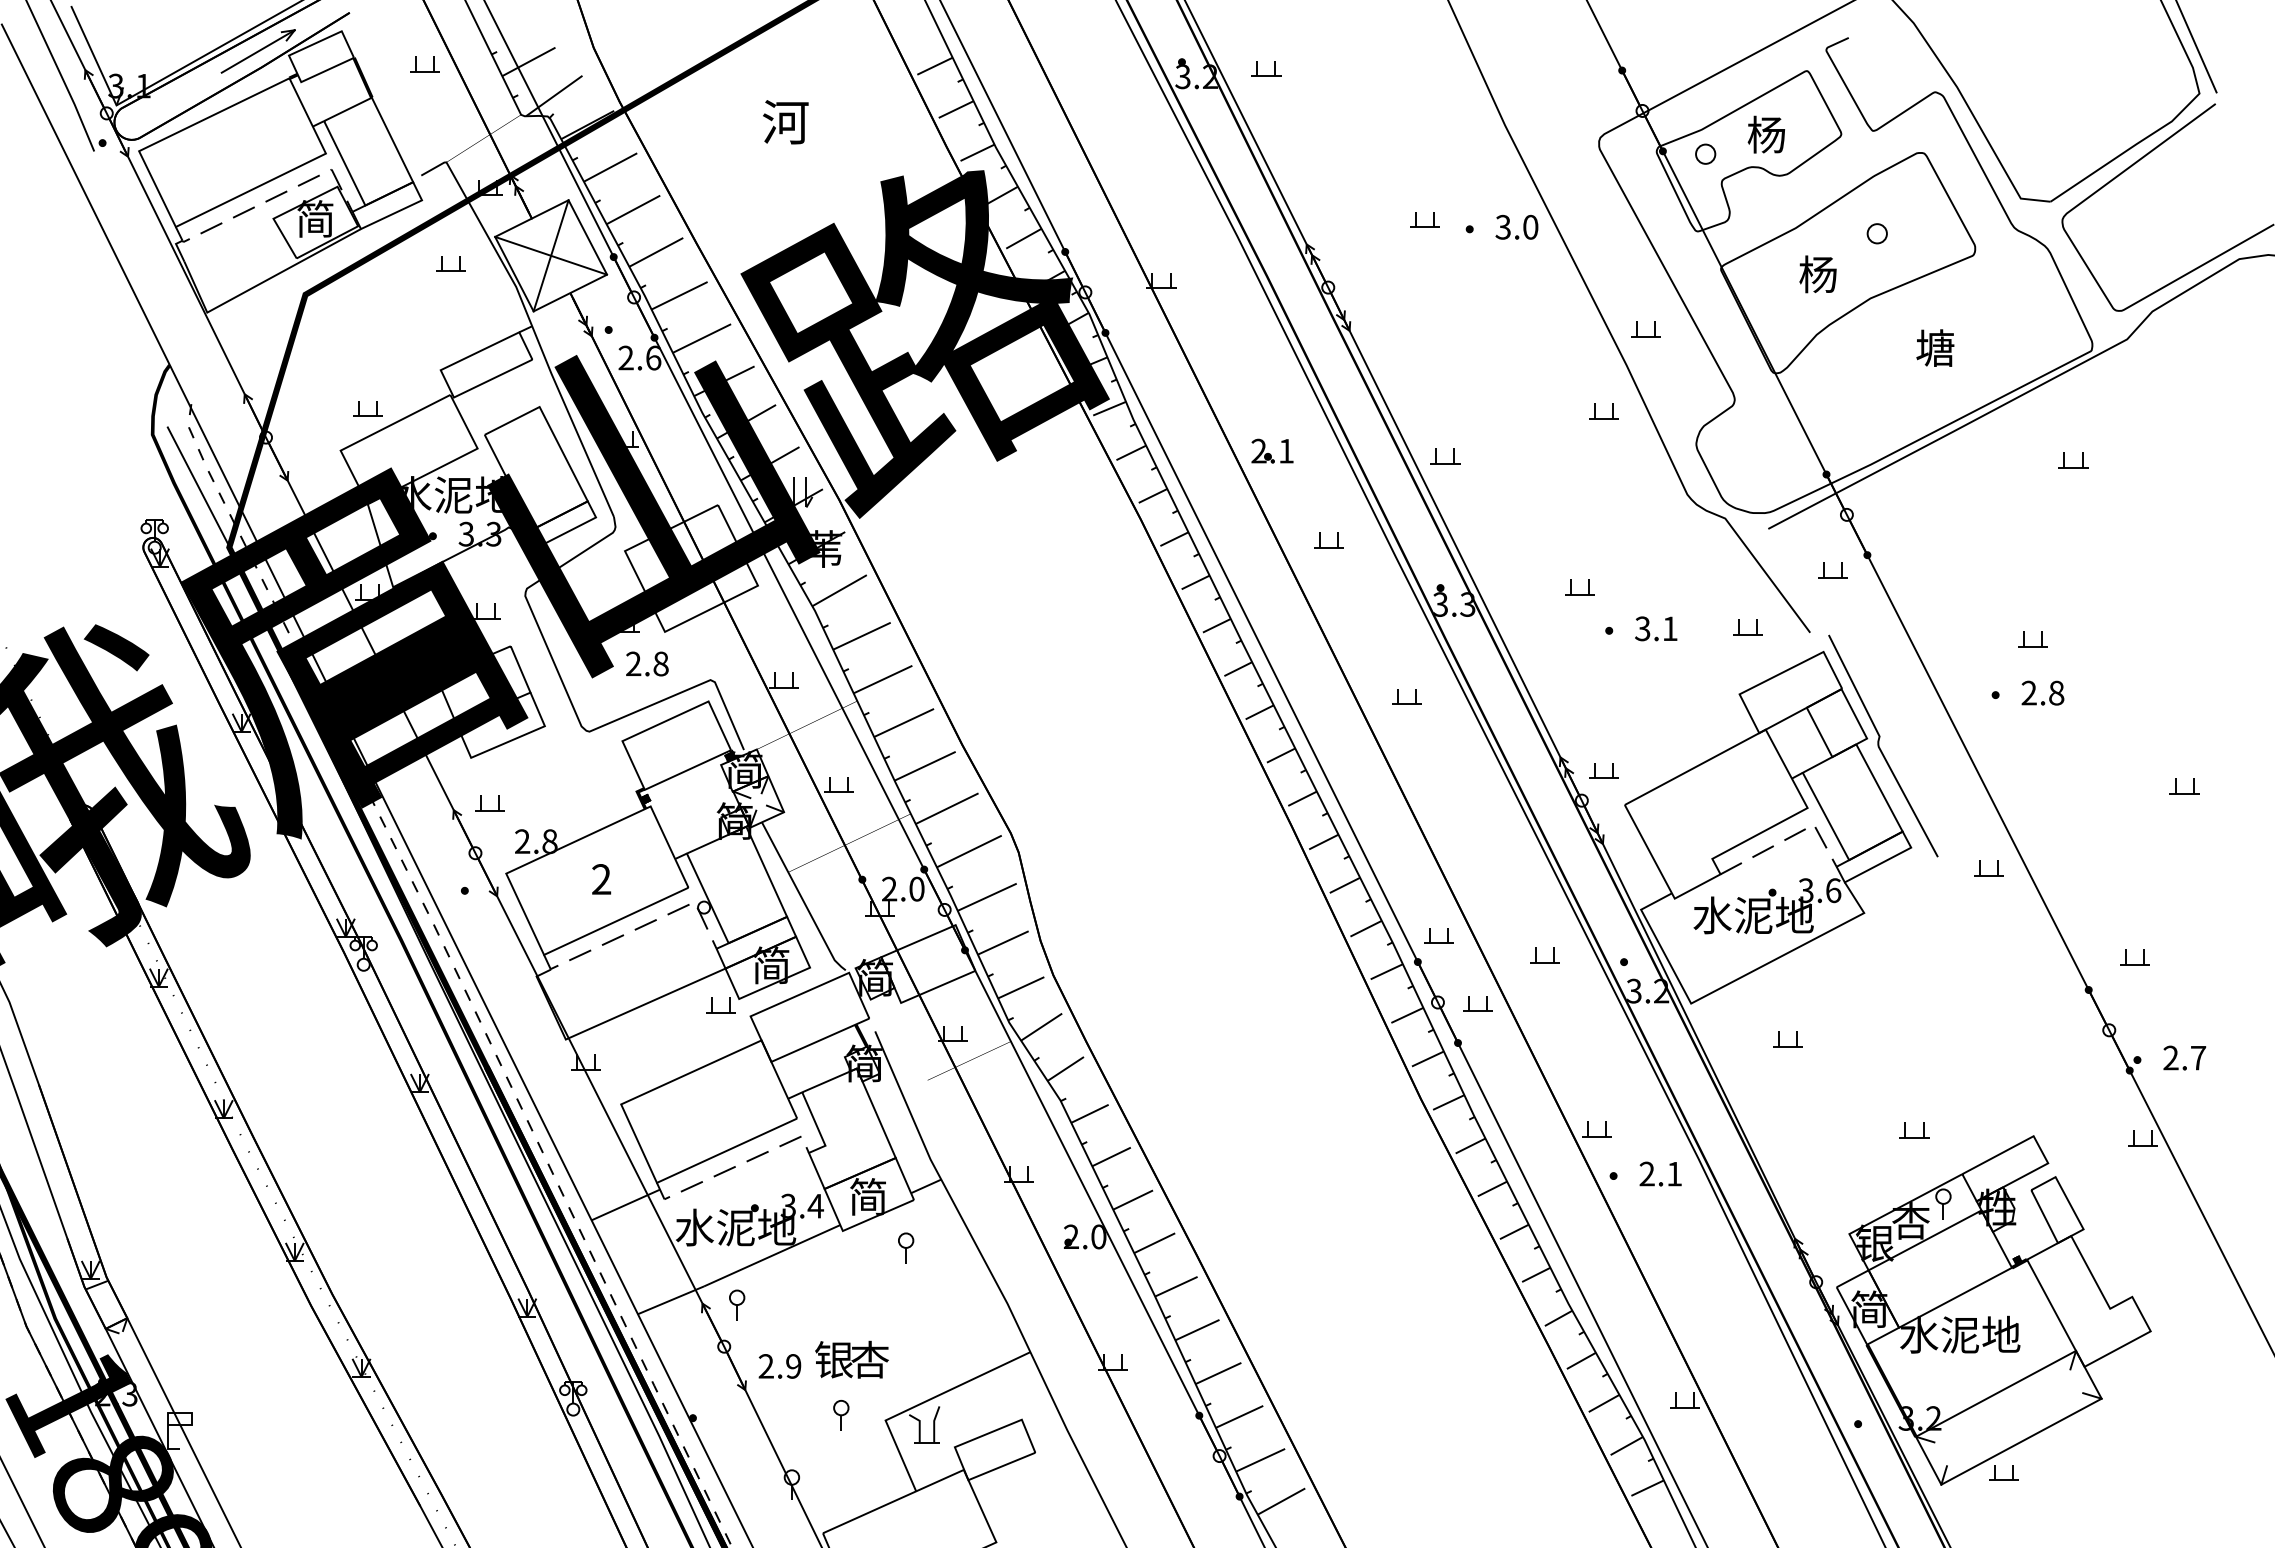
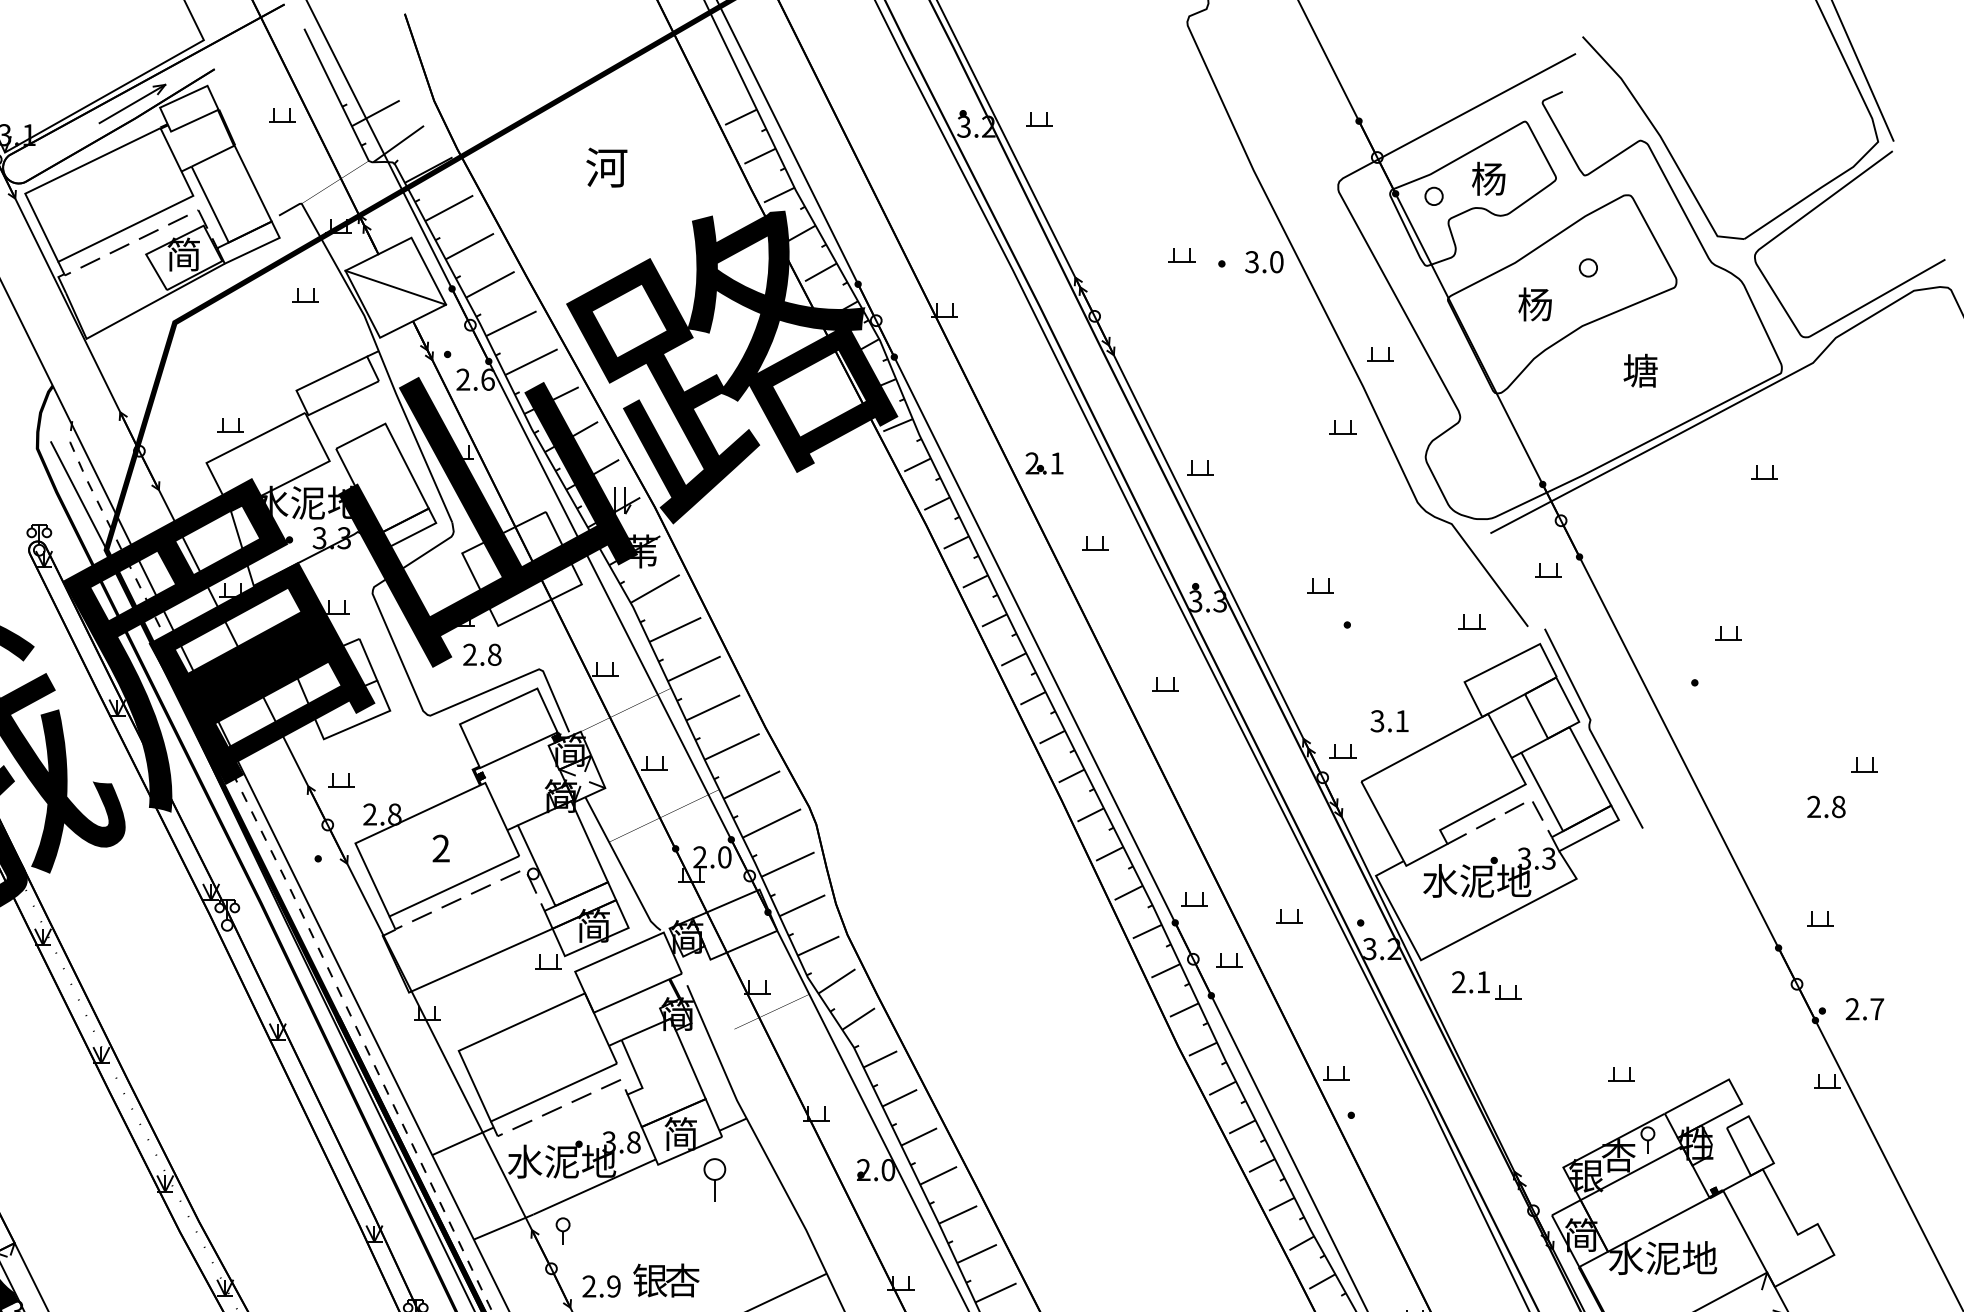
line: (550, 255) -> (395, 287), removed
text: (1656, 628) -> (1389, 720), moved
text: (2042, 692) -> (1826, 806), moved
part: (1988, 875) -> (1688, 845), removed
text: (1833, 890) -> (1549, 858), 3.6 -> 3.3
text: (1660, 1173) -> (1470, 981), moved
text: (815, 1205) -> (633, 1141), 3.4 -> 3.8
part: (906, 1247) -> (715, 1179), size x1.6

